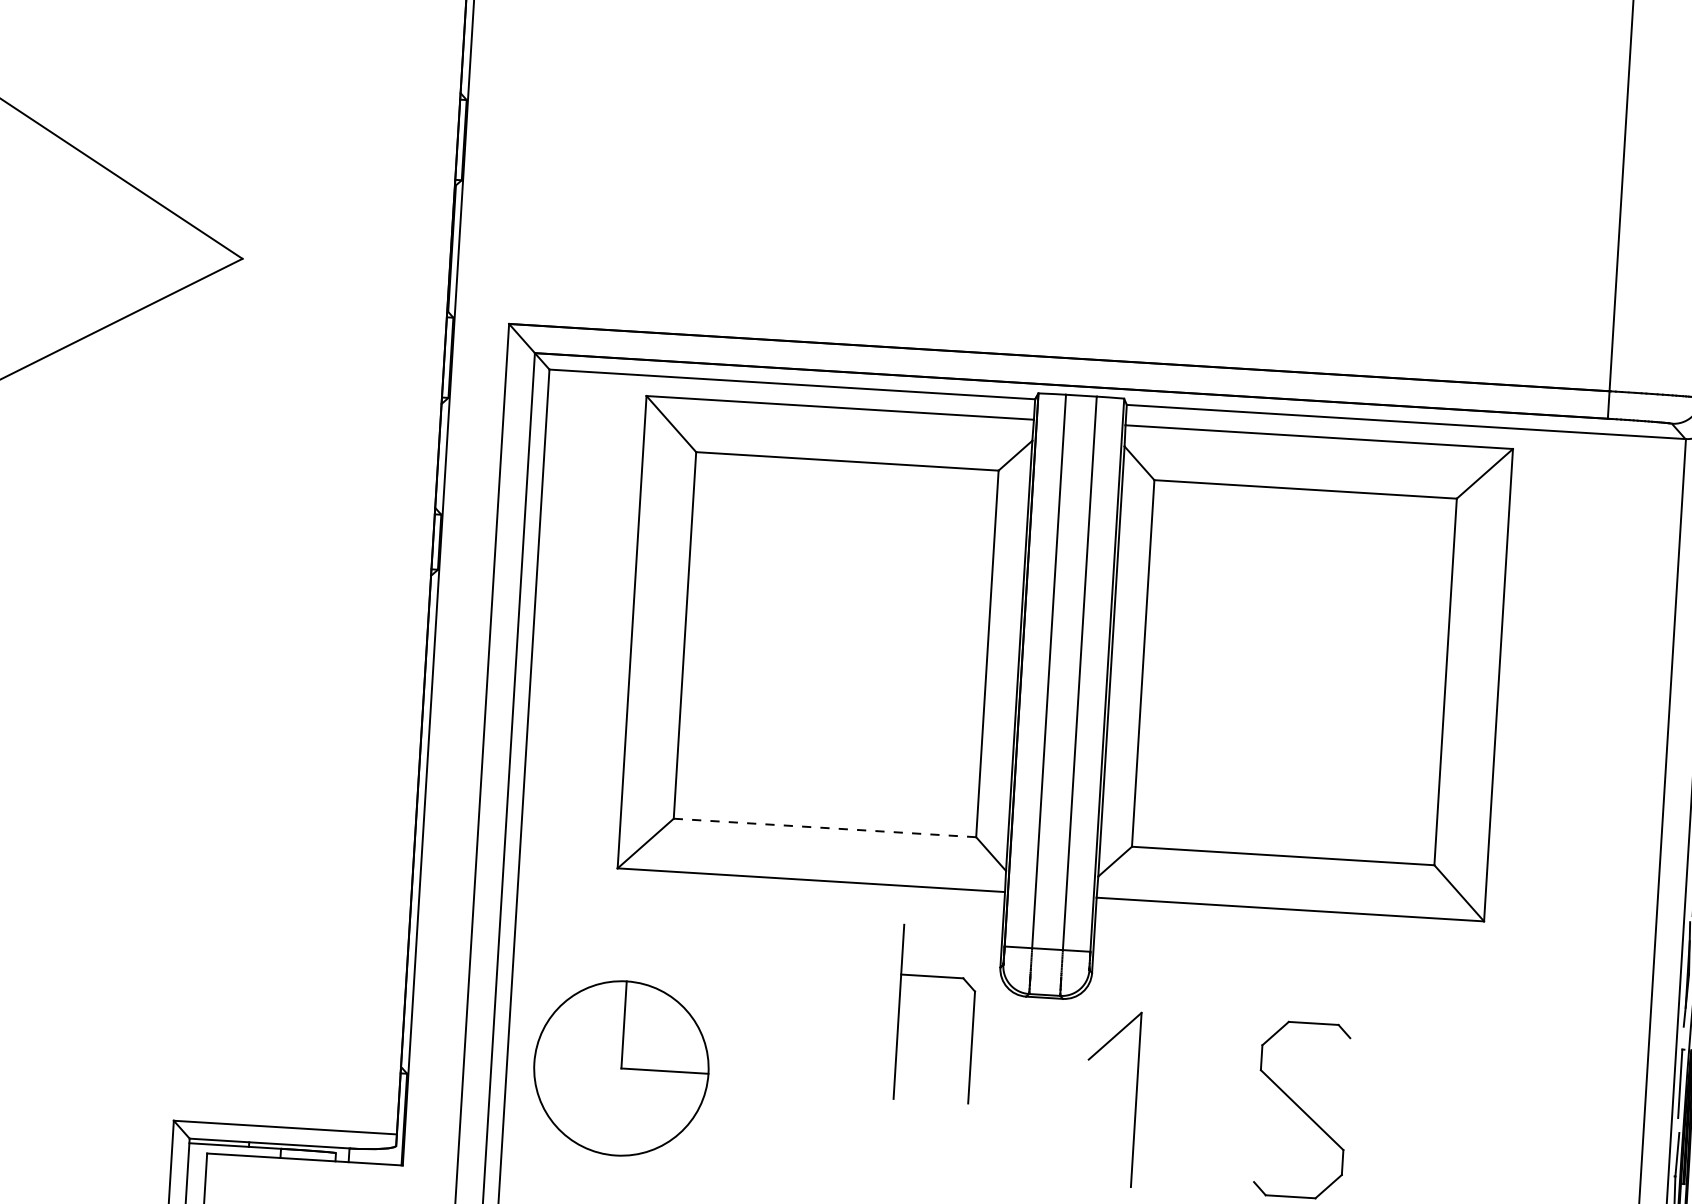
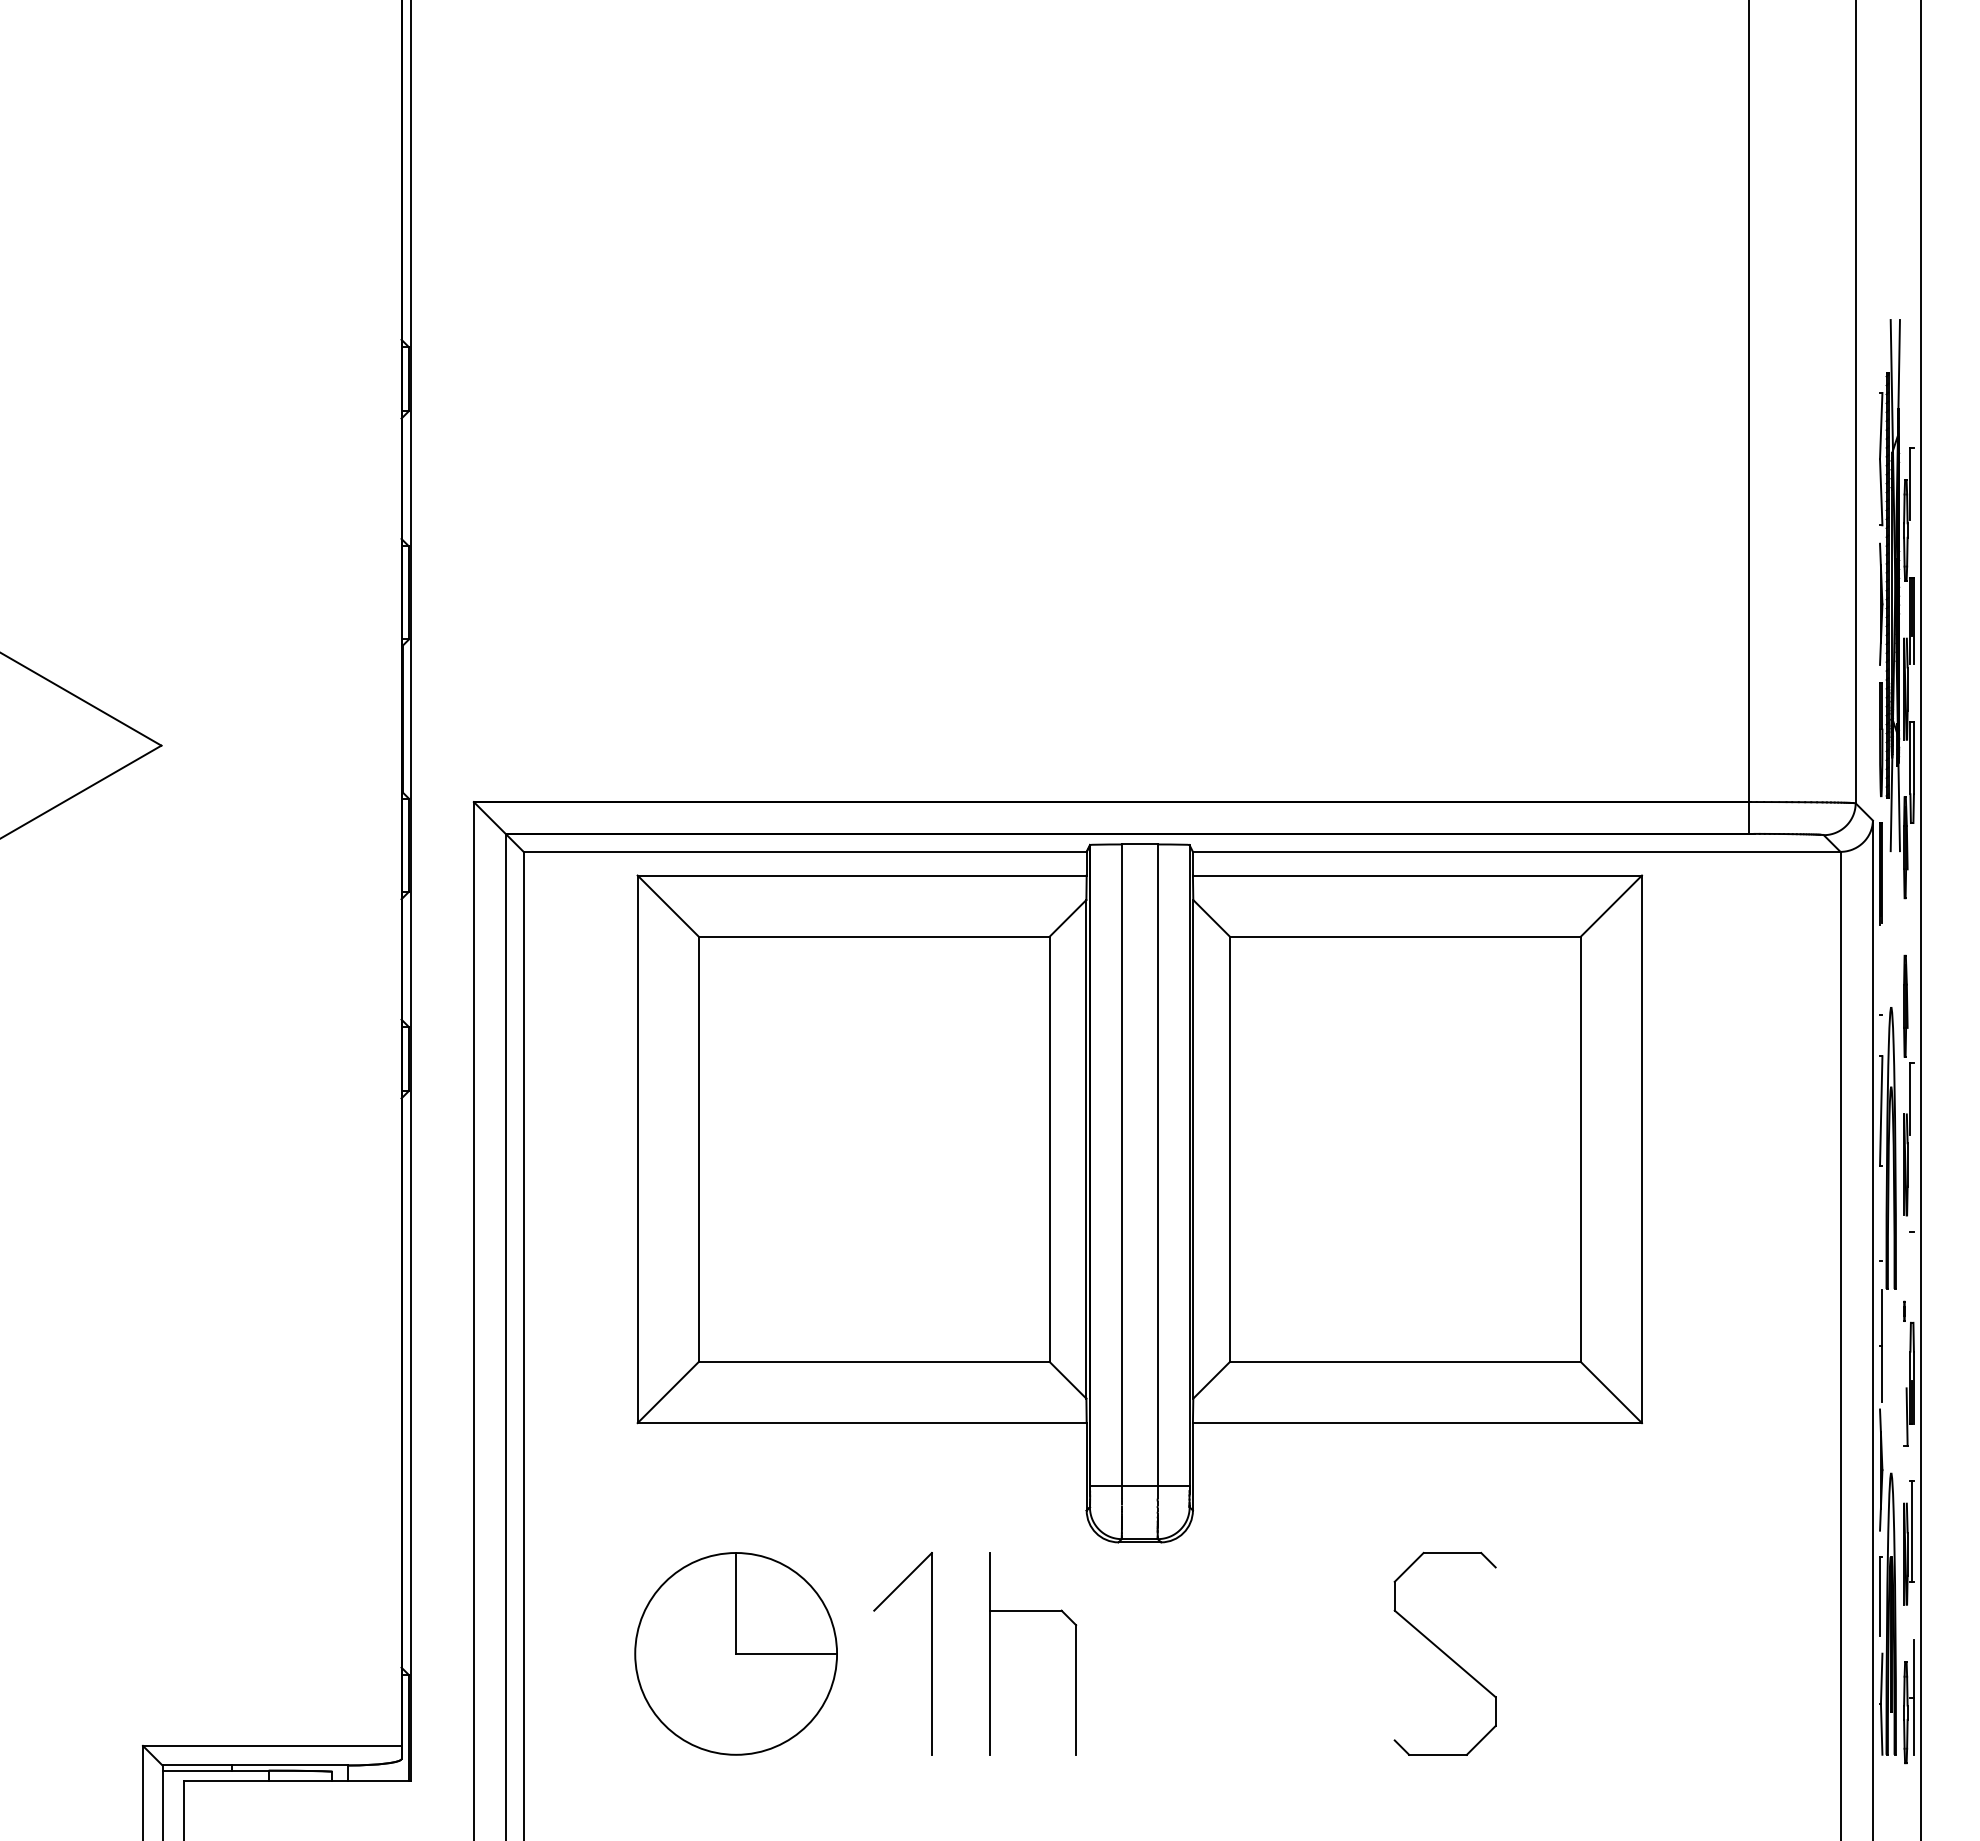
line: (824, 827) -> (873, 1361), dashed -> solid
part: (939, 977) -> (1033, 1611), moved
part: (620, 1068) -> (735, 1653), moved
part: (1135, 1099) -> (931, 1653), moved

